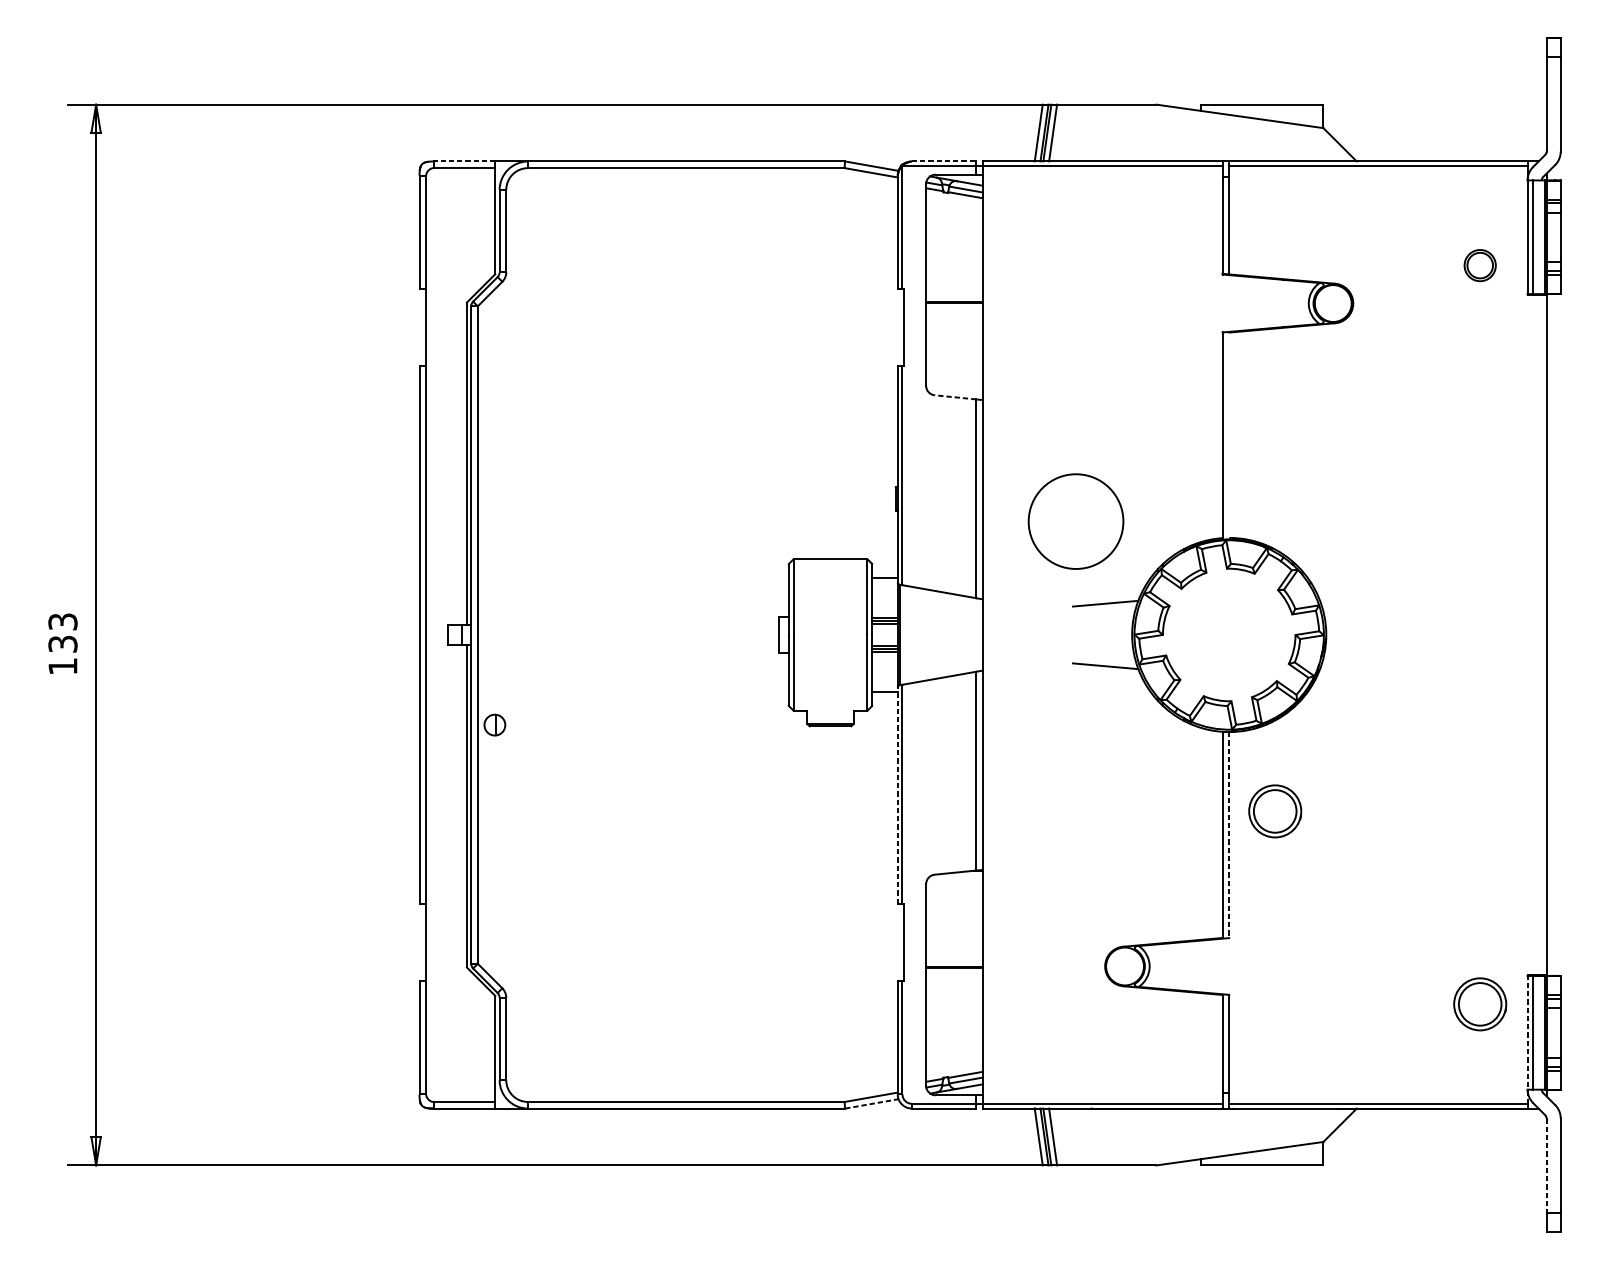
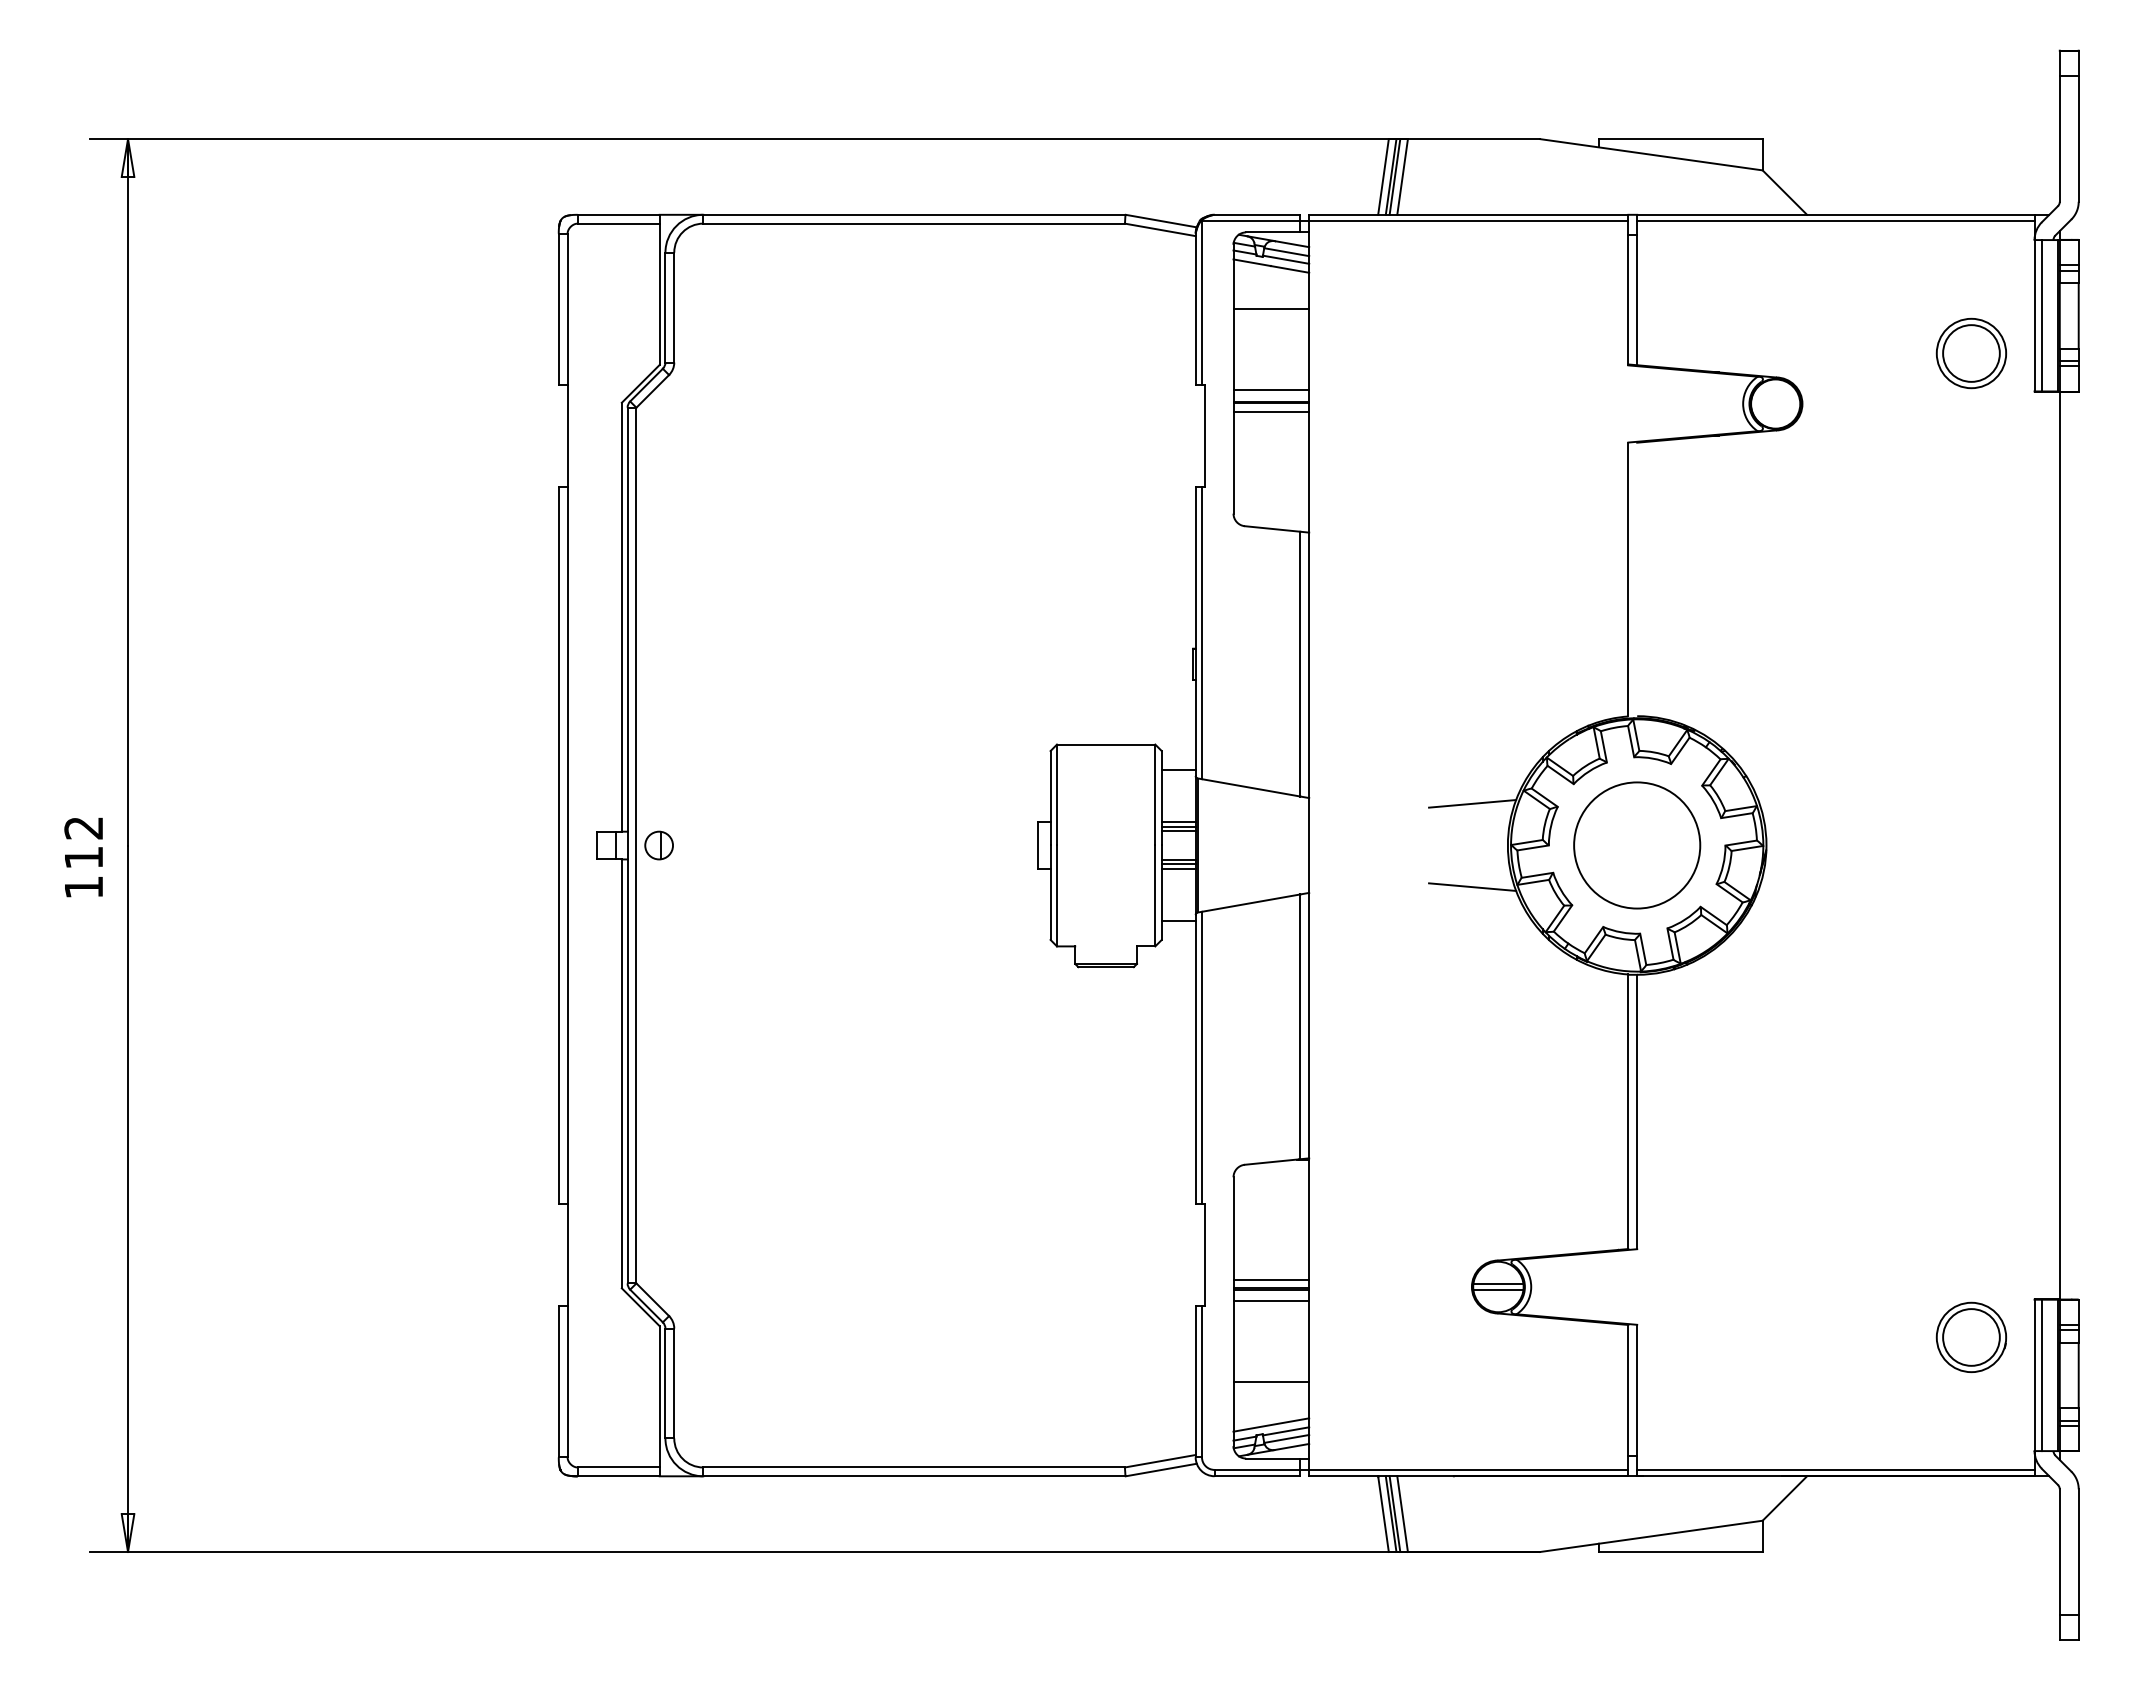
line: (464, 161) -> (618, 214), dashed -> solid
line: (944, 161) -> (1257, 214), dashed -> solid
line: (954, 199) -> (1271, 265), added
line: (954, 232) -> (1271, 309), added
part: (1480, 265) -> (1971, 353), size x1.67
line: (954, 293) -> (1271, 390), added
line: (954, 309) -> (1271, 411), added
line: (955, 396) -> (1272, 528), dashed -> solid
circle: (1076, 521) -> (1637, 845), moved
text: (62, 632) -> (83, 842), 133 -> 112
part: (494, 725) -> (658, 845), moved
line: (897, 794) -> (1195, 1058), dashed -> solid
part: (1275, 810) -> (1698, 1079), removed
line: (1229, 835) -> (1637, 1112), dashed -> solid
line: (954, 960) -> (1271, 1279), added
line: (1125, 964) -> (1498, 1284), added
line: (1125, 968) -> (1498, 1289), added
line: (954, 976) -> (1271, 1300), added
line: (954, 1037) -> (1271, 1381), added
line: (1527, 1038) -> (2034, 1383), dashed -> solid
line: (954, 1069) -> (1271, 1424), added
line: (872, 1103) -> (1161, 1469), dashed -> solid
line: (1546, 1165) -> (2059, 1552), dashed -> solid

